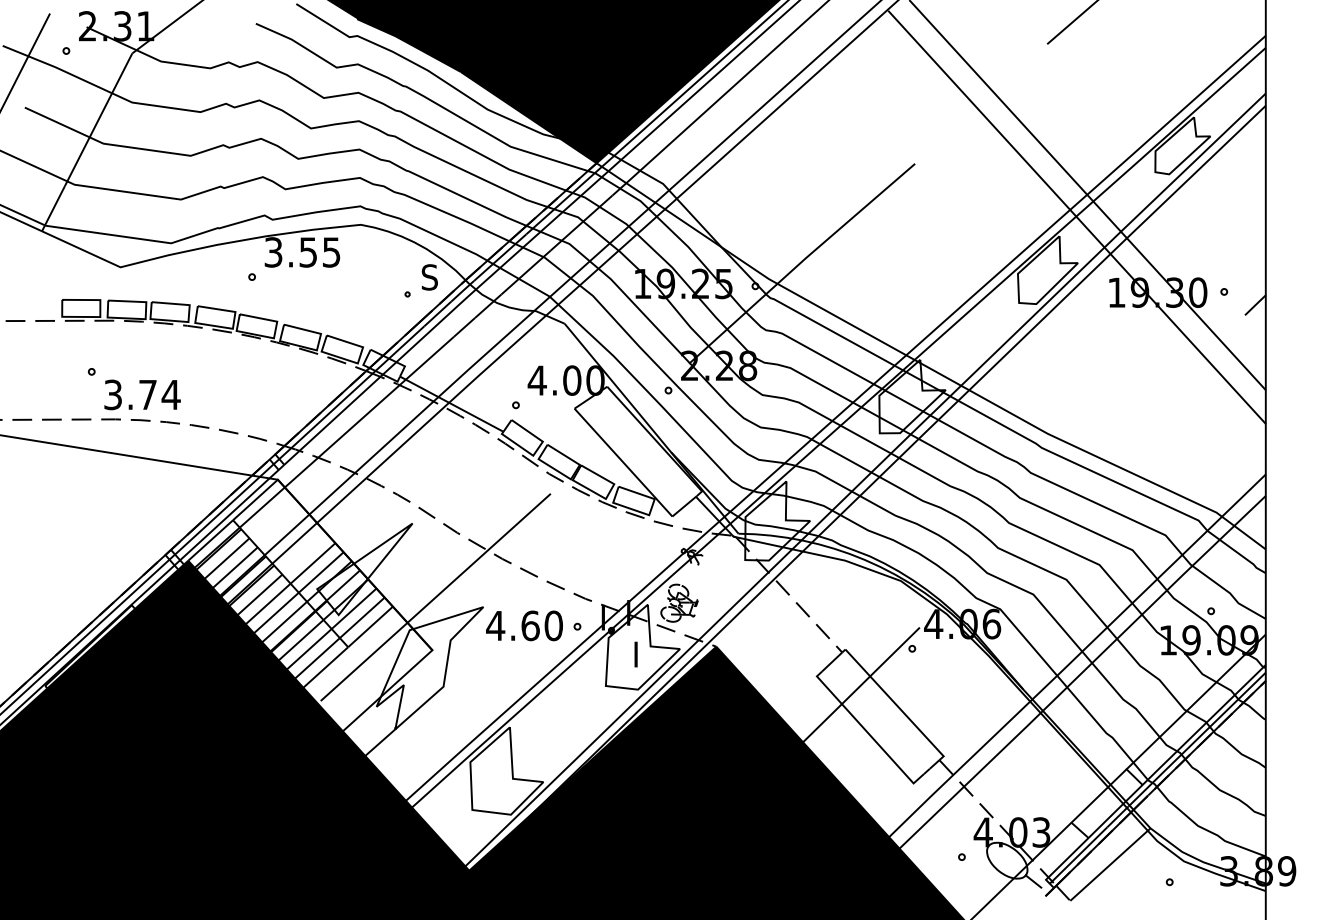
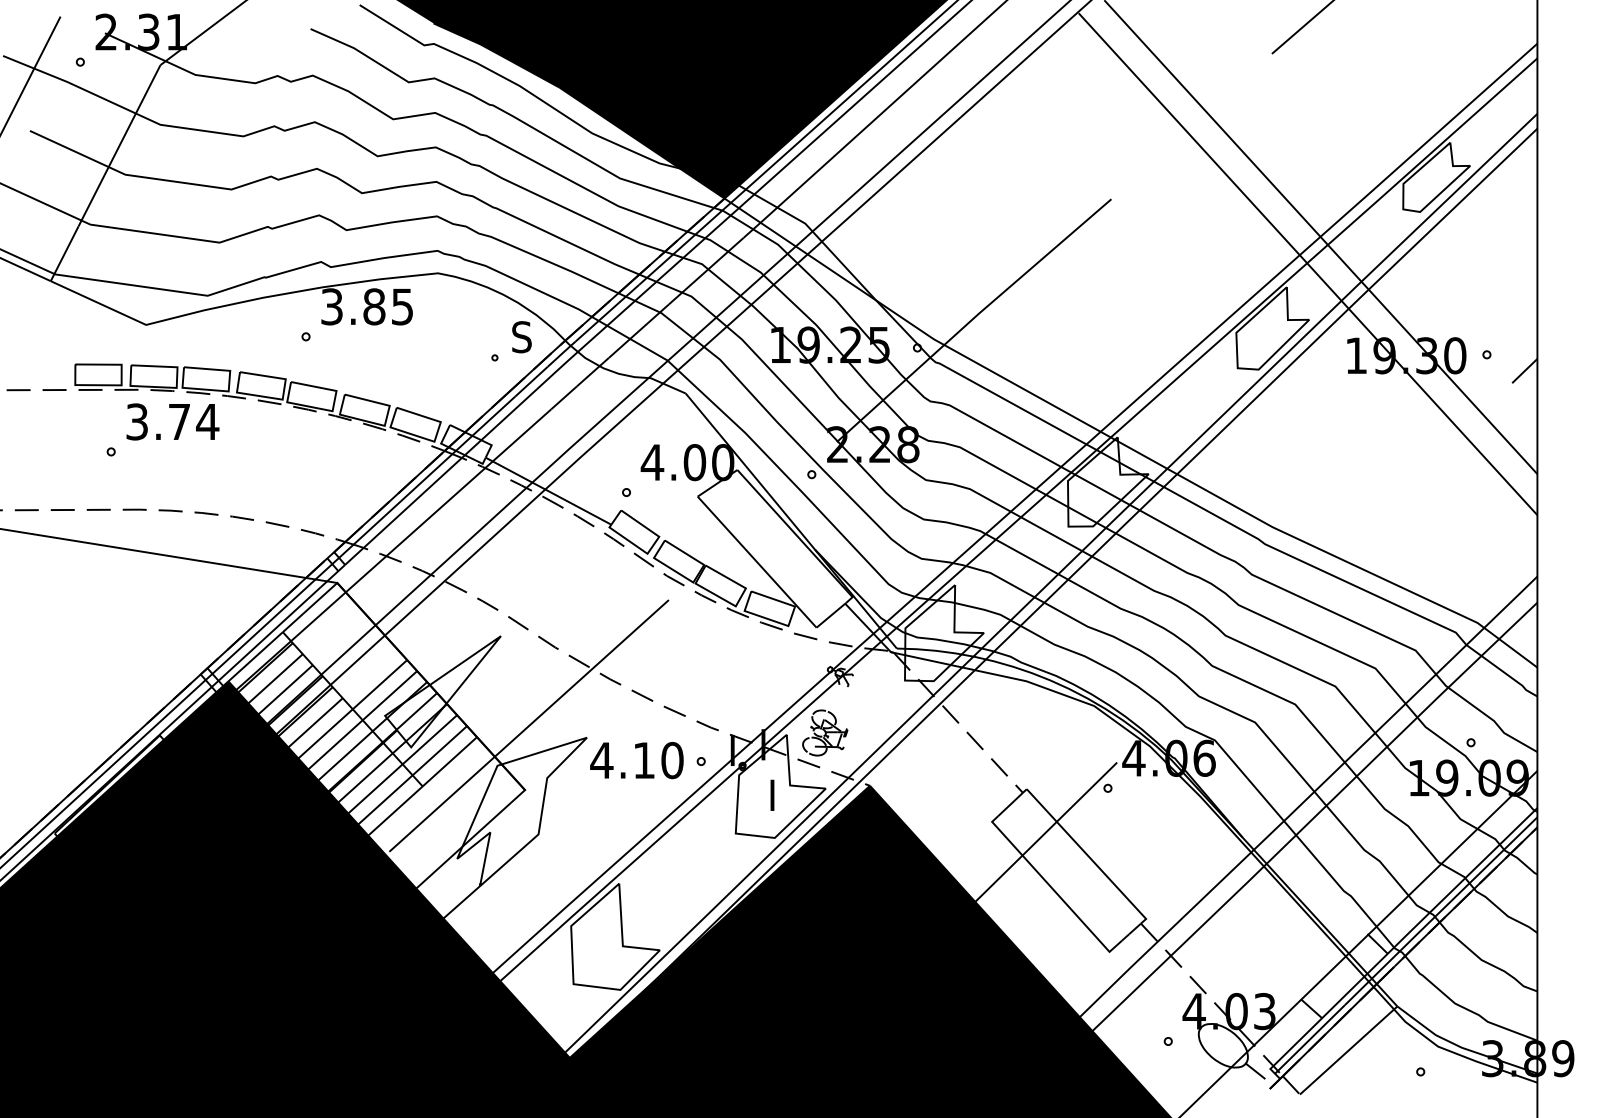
text: (308, 252) -> (374, 306), 3.55 -> 3.85
text: (142, 394) -> (172, 421), moved
text: (530, 625) -> (644, 760), 4.60 -> 4.10

